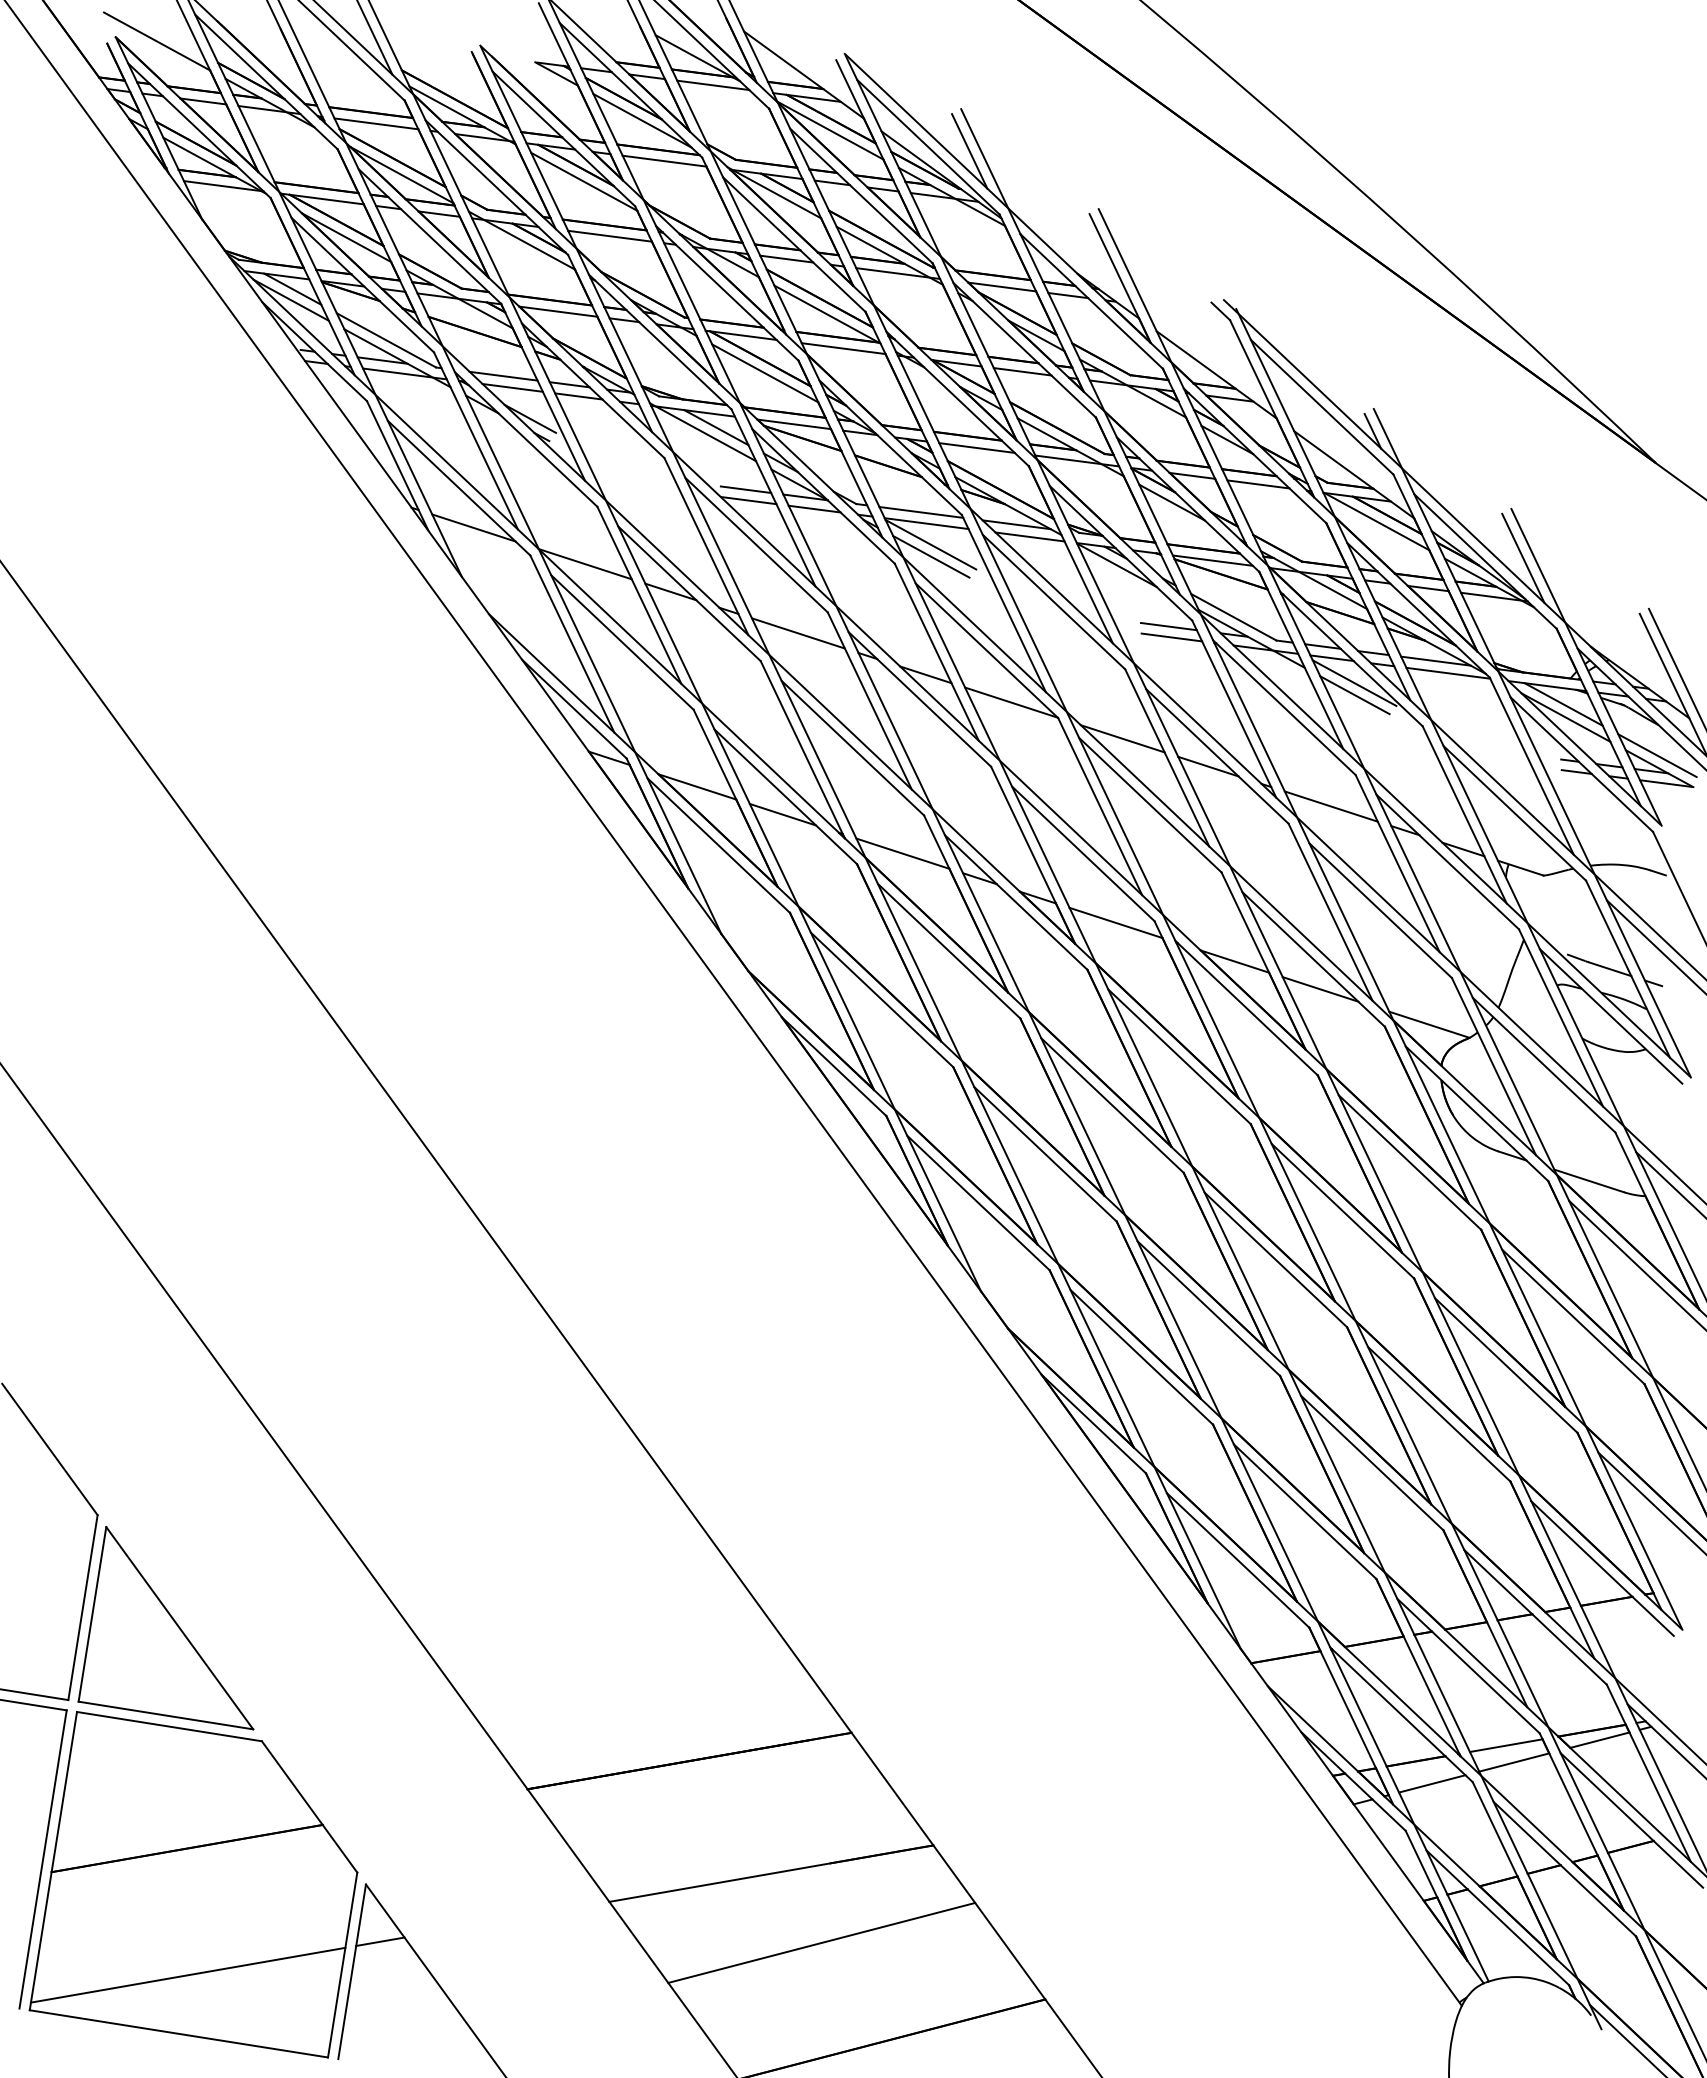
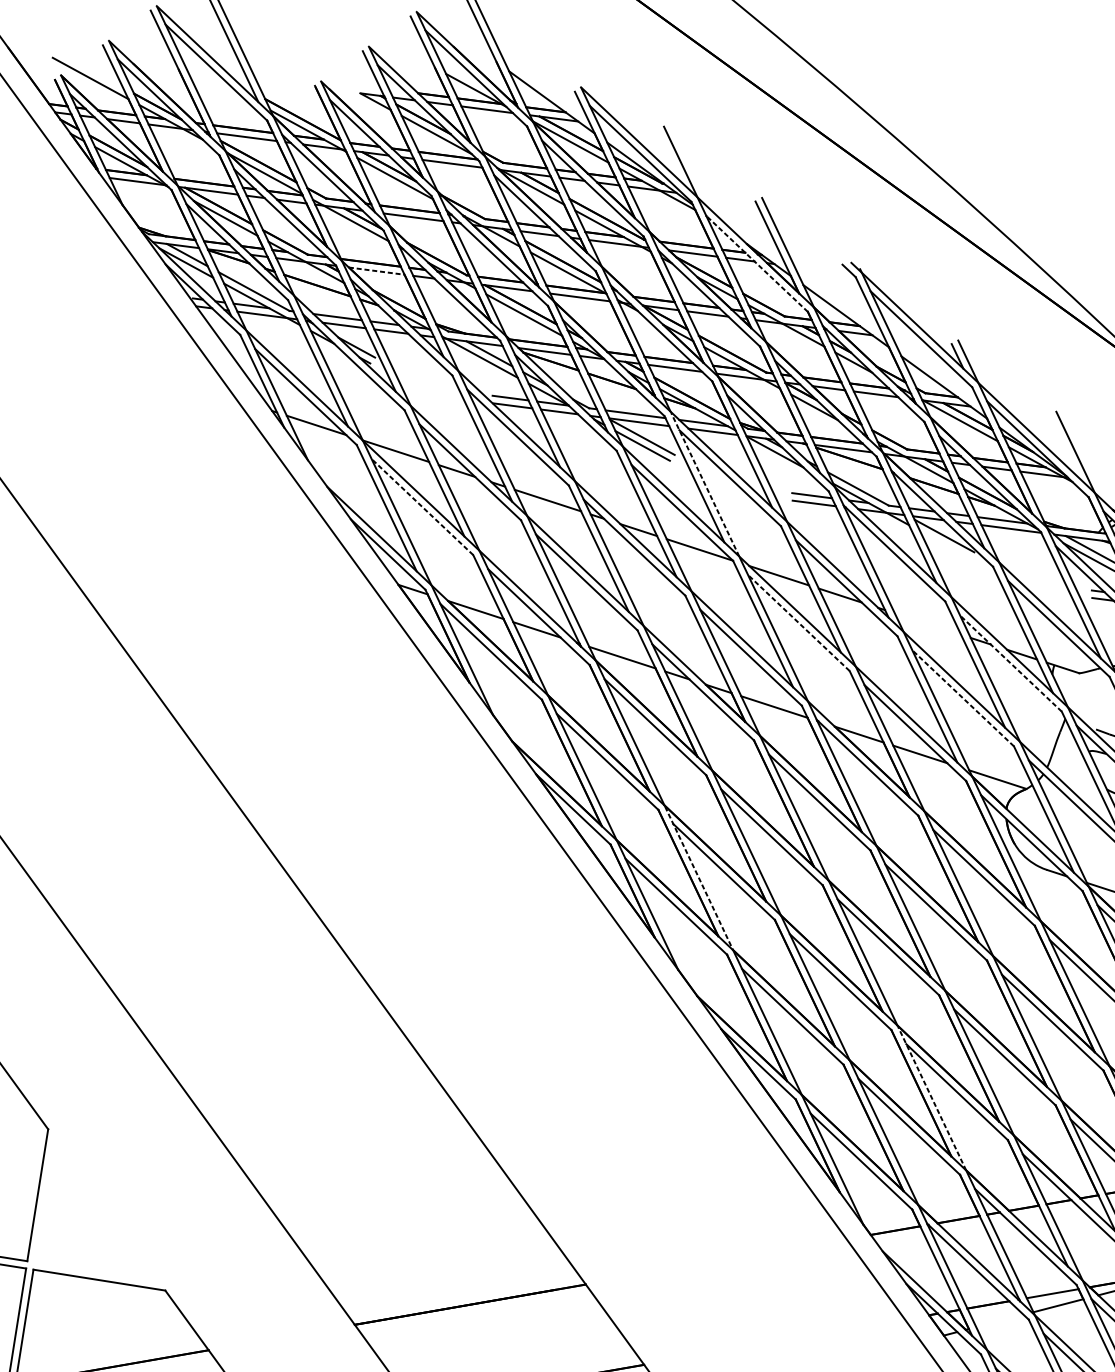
line: (969, 151) -> (669, 156), removed
line: (1091, 301) -> (756, 263), solid -> dashed
line: (558, 311) -> (376, 271), solid -> dashed
line: (1523, 557) -> (1064, 446), removed
line: (1018, 610) -> (704, 484), solid -> dashed
line: (622, 642) -> (422, 507), solid -> dashed
line: (1354, 695) -> (944, 544), removed
line: (1149, 804) -> (798, 622), solid -> dashed
line: (1330, 806) -> (927, 623), removed
line: (1447, 861) -> (1010, 663), solid -> dashed
line: (1380, 910) -> (963, 698), solid -> dashed
line: (1010, 1163) -> (699, 878), solid -> dashed
line: (1337, 1471) -> (932, 1098), solid -> dashed
part: (165, 1628) -> (96, 1210), removed
line: (1432, 1783) -> (1000, 1320), removed

